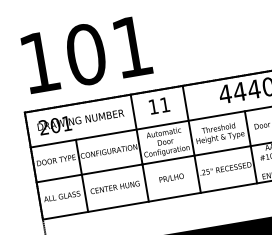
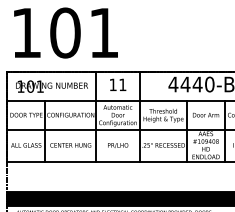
text: (43, 127) -> (20, 86), 201 -> 101

